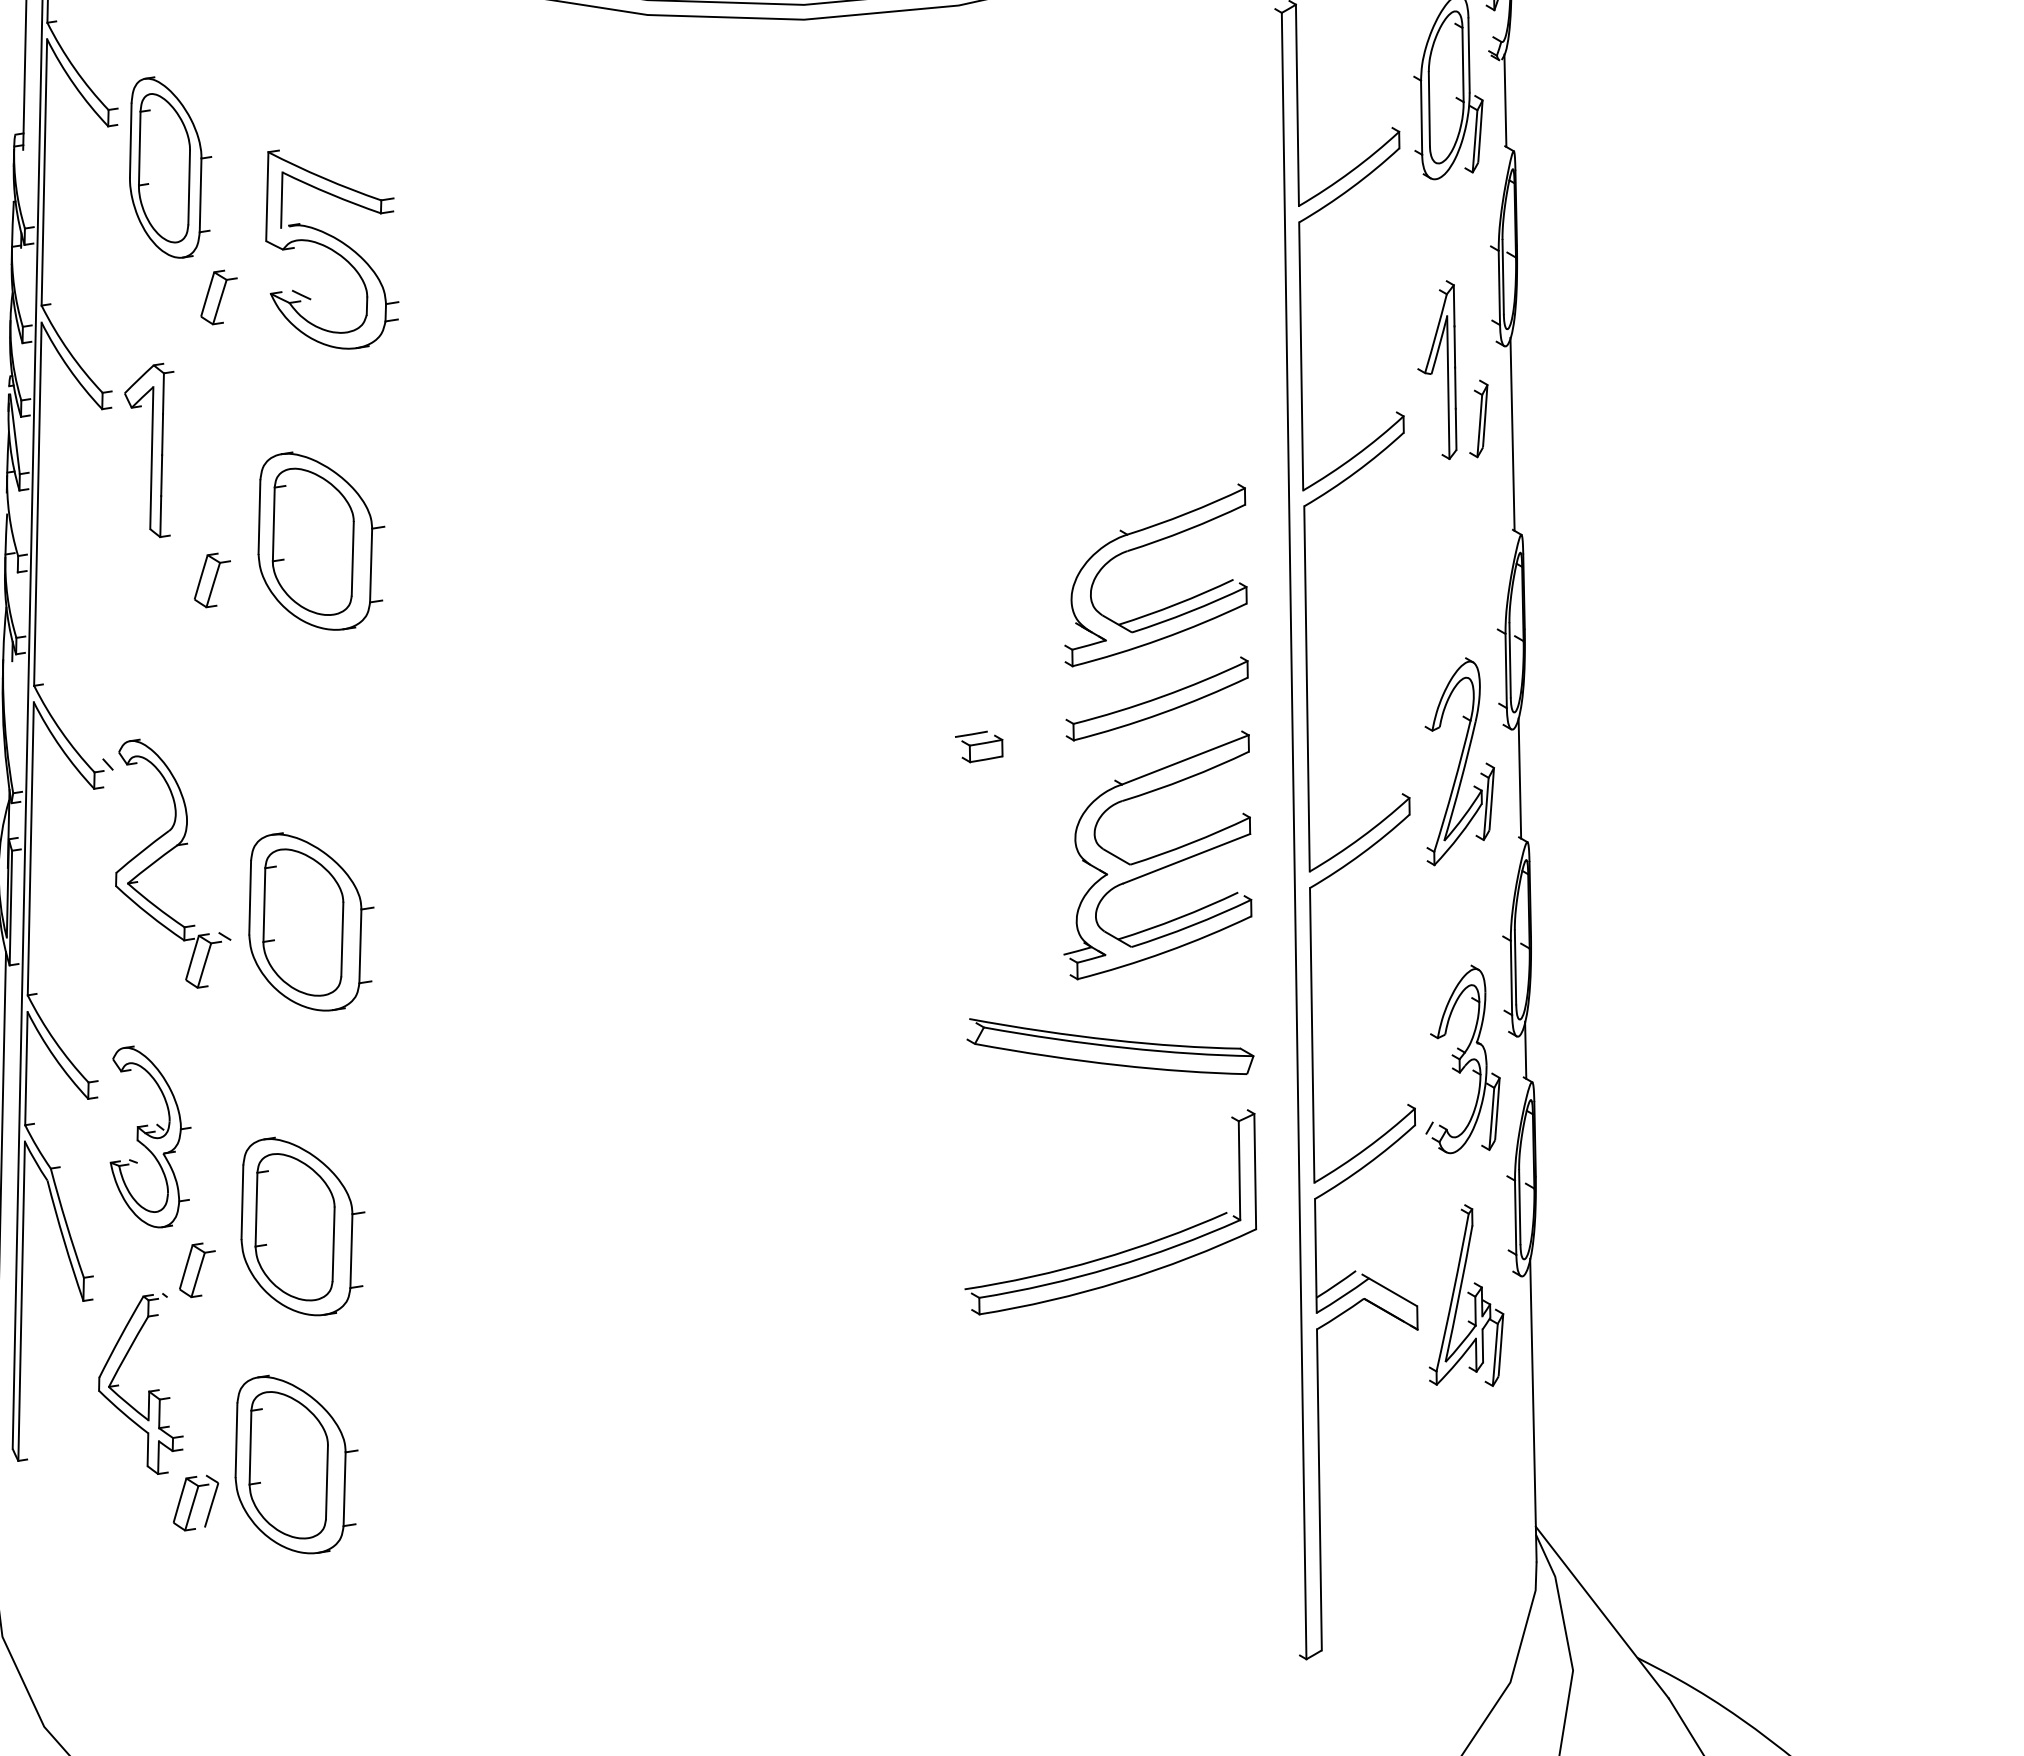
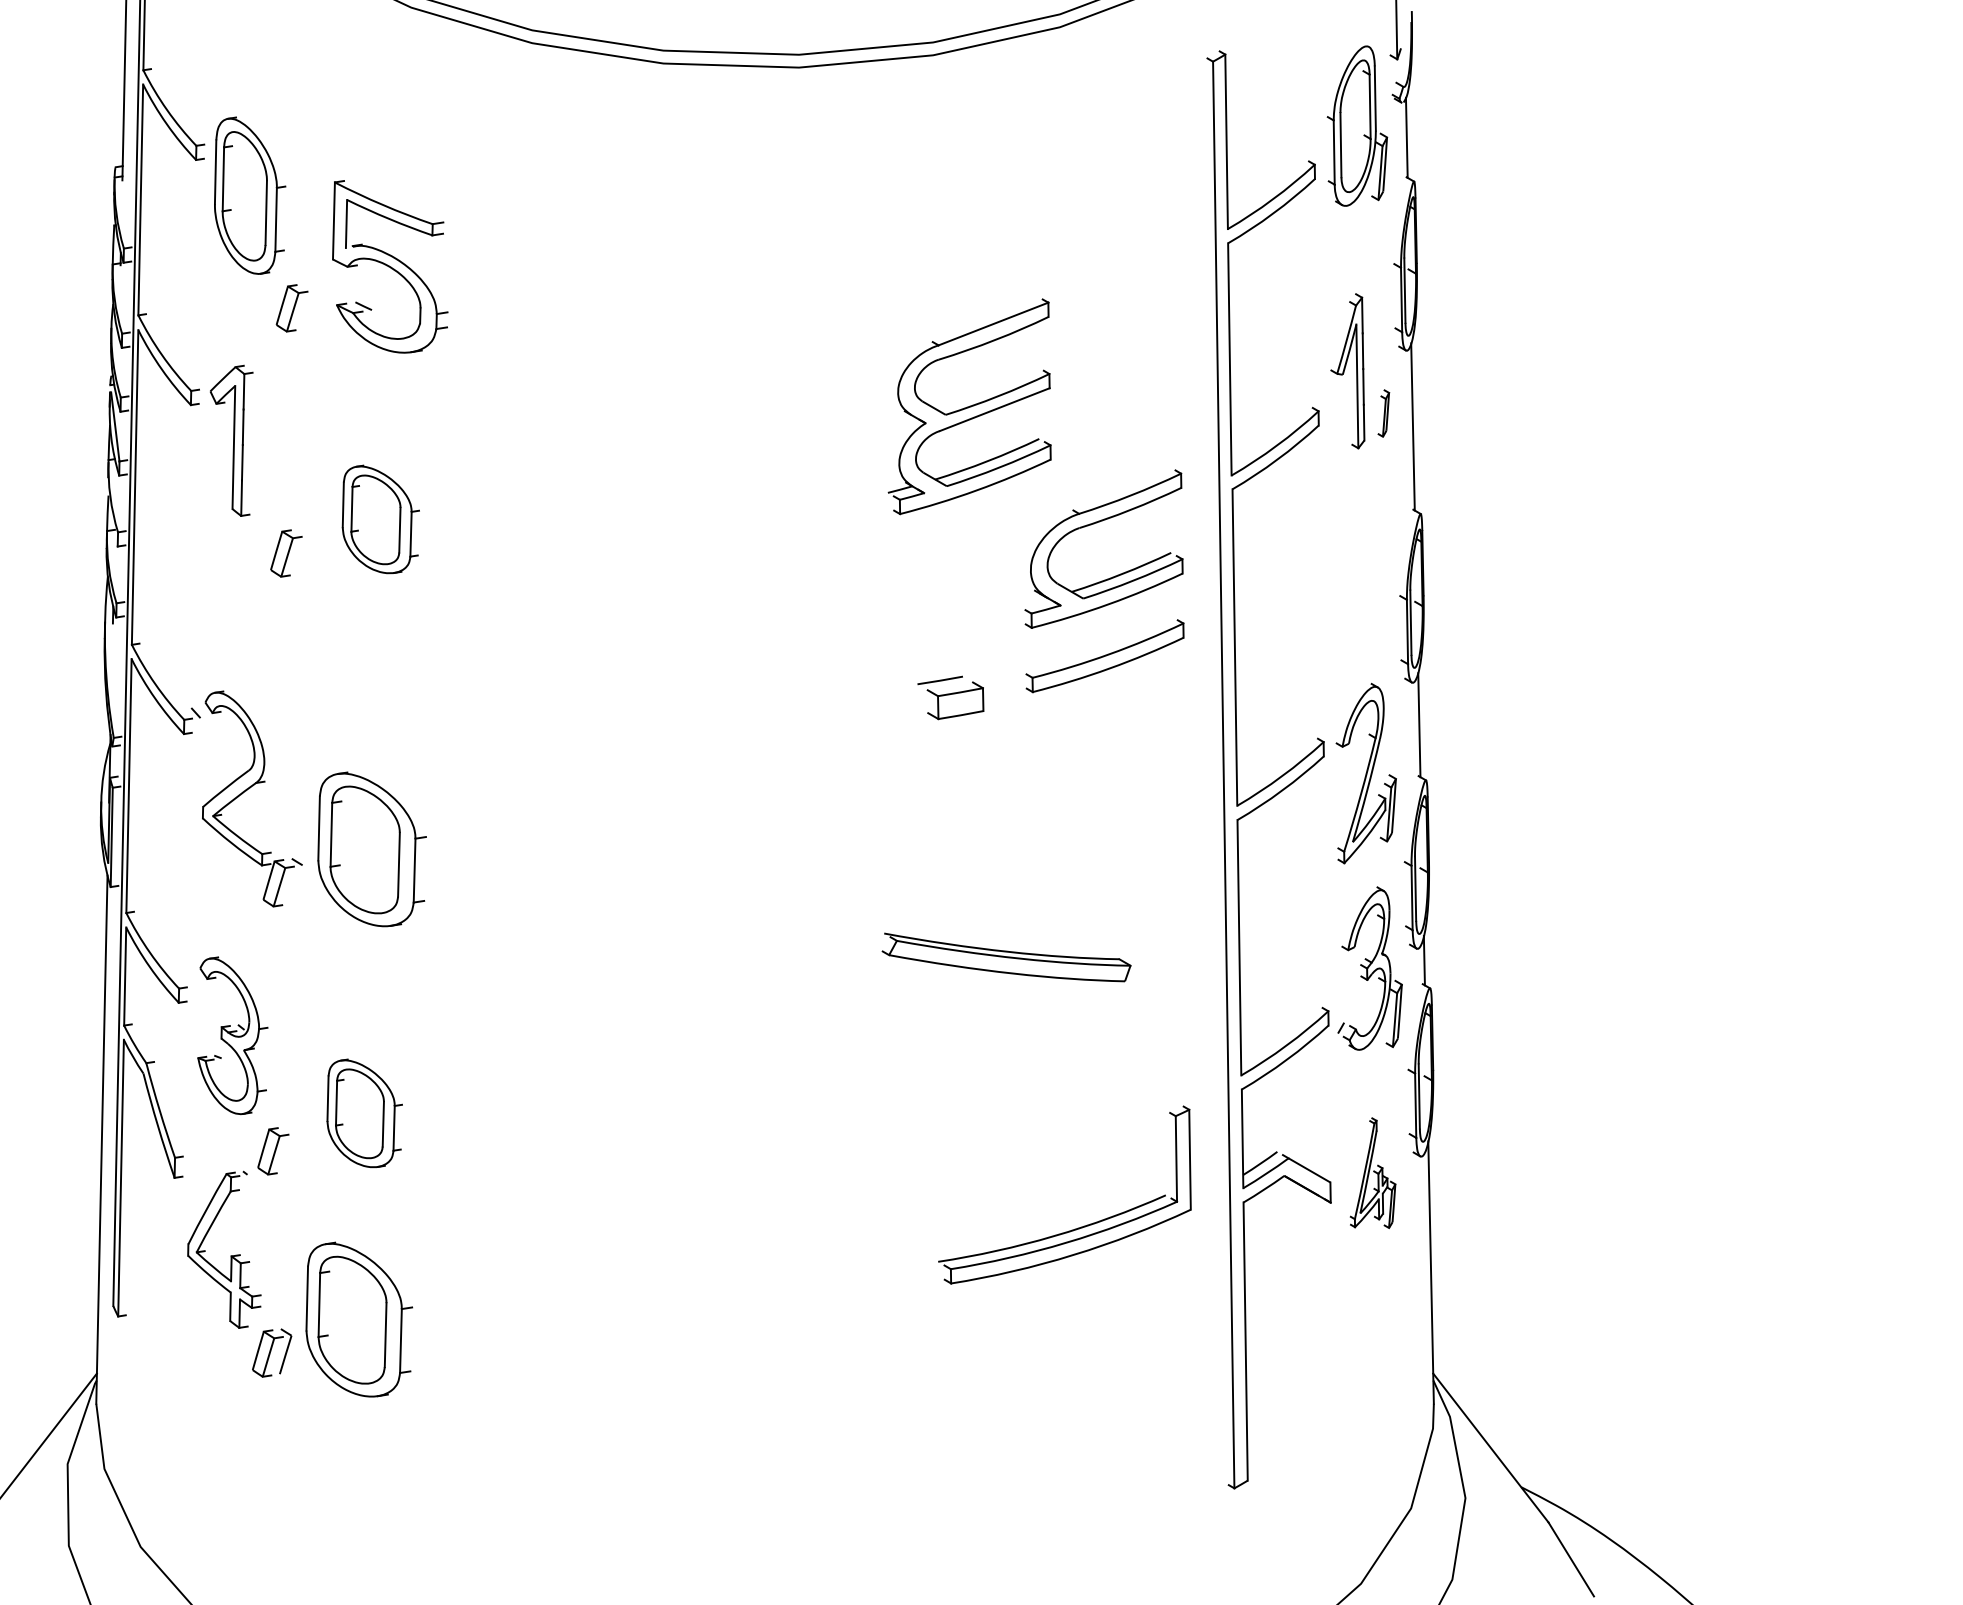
part: (1478, 418) -> (1383, 413), size x0.7
part: (321, 541) -> (380, 519), size x0.7
part: (978, 746) -> (950, 697), size x1.6
part: (1458, 761) -> (1365, 773), moved
part: (1157, 855) -> (969, 406), moved
part: (1110, 1046) -> (1006, 957), moved
part: (302, 1226) -> (364, 1113), size x0.7
part: (1123, 1250) -> (1075, 1228), moved
part: (1465, 1294) -> (1372, 1172), size x0.7

